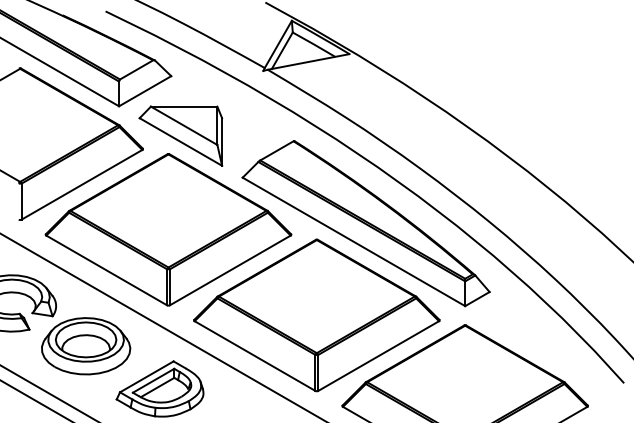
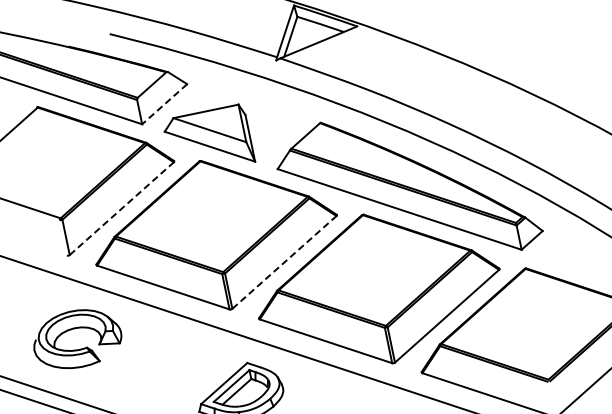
line: (144, 91) -> (164, 104), solid -> dashed
line: (81, 184) -> (121, 208), solid -> dashed
line: (230, 270) -> (284, 262), solid -> dashed
part: (86, 346) -> (158, 366), removed

